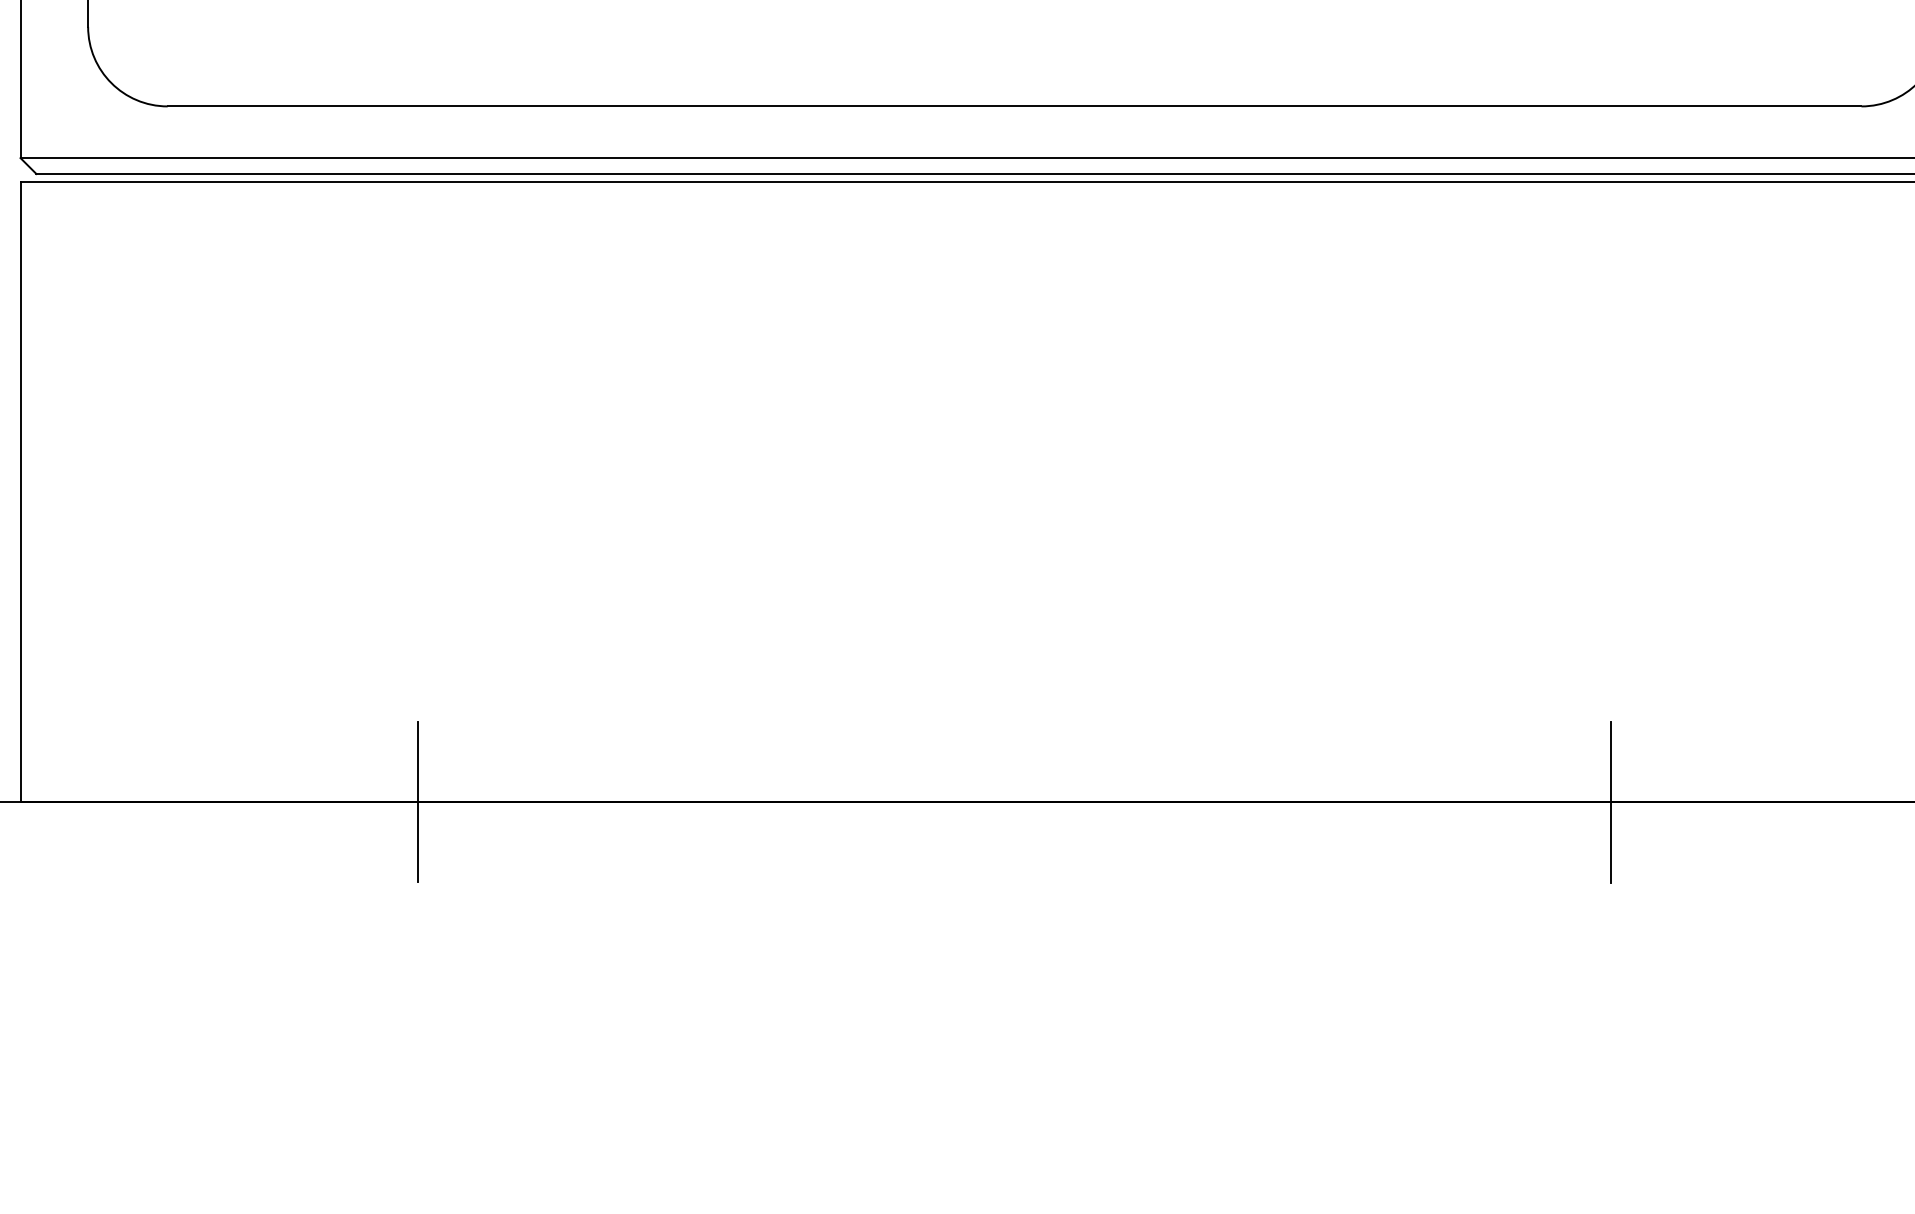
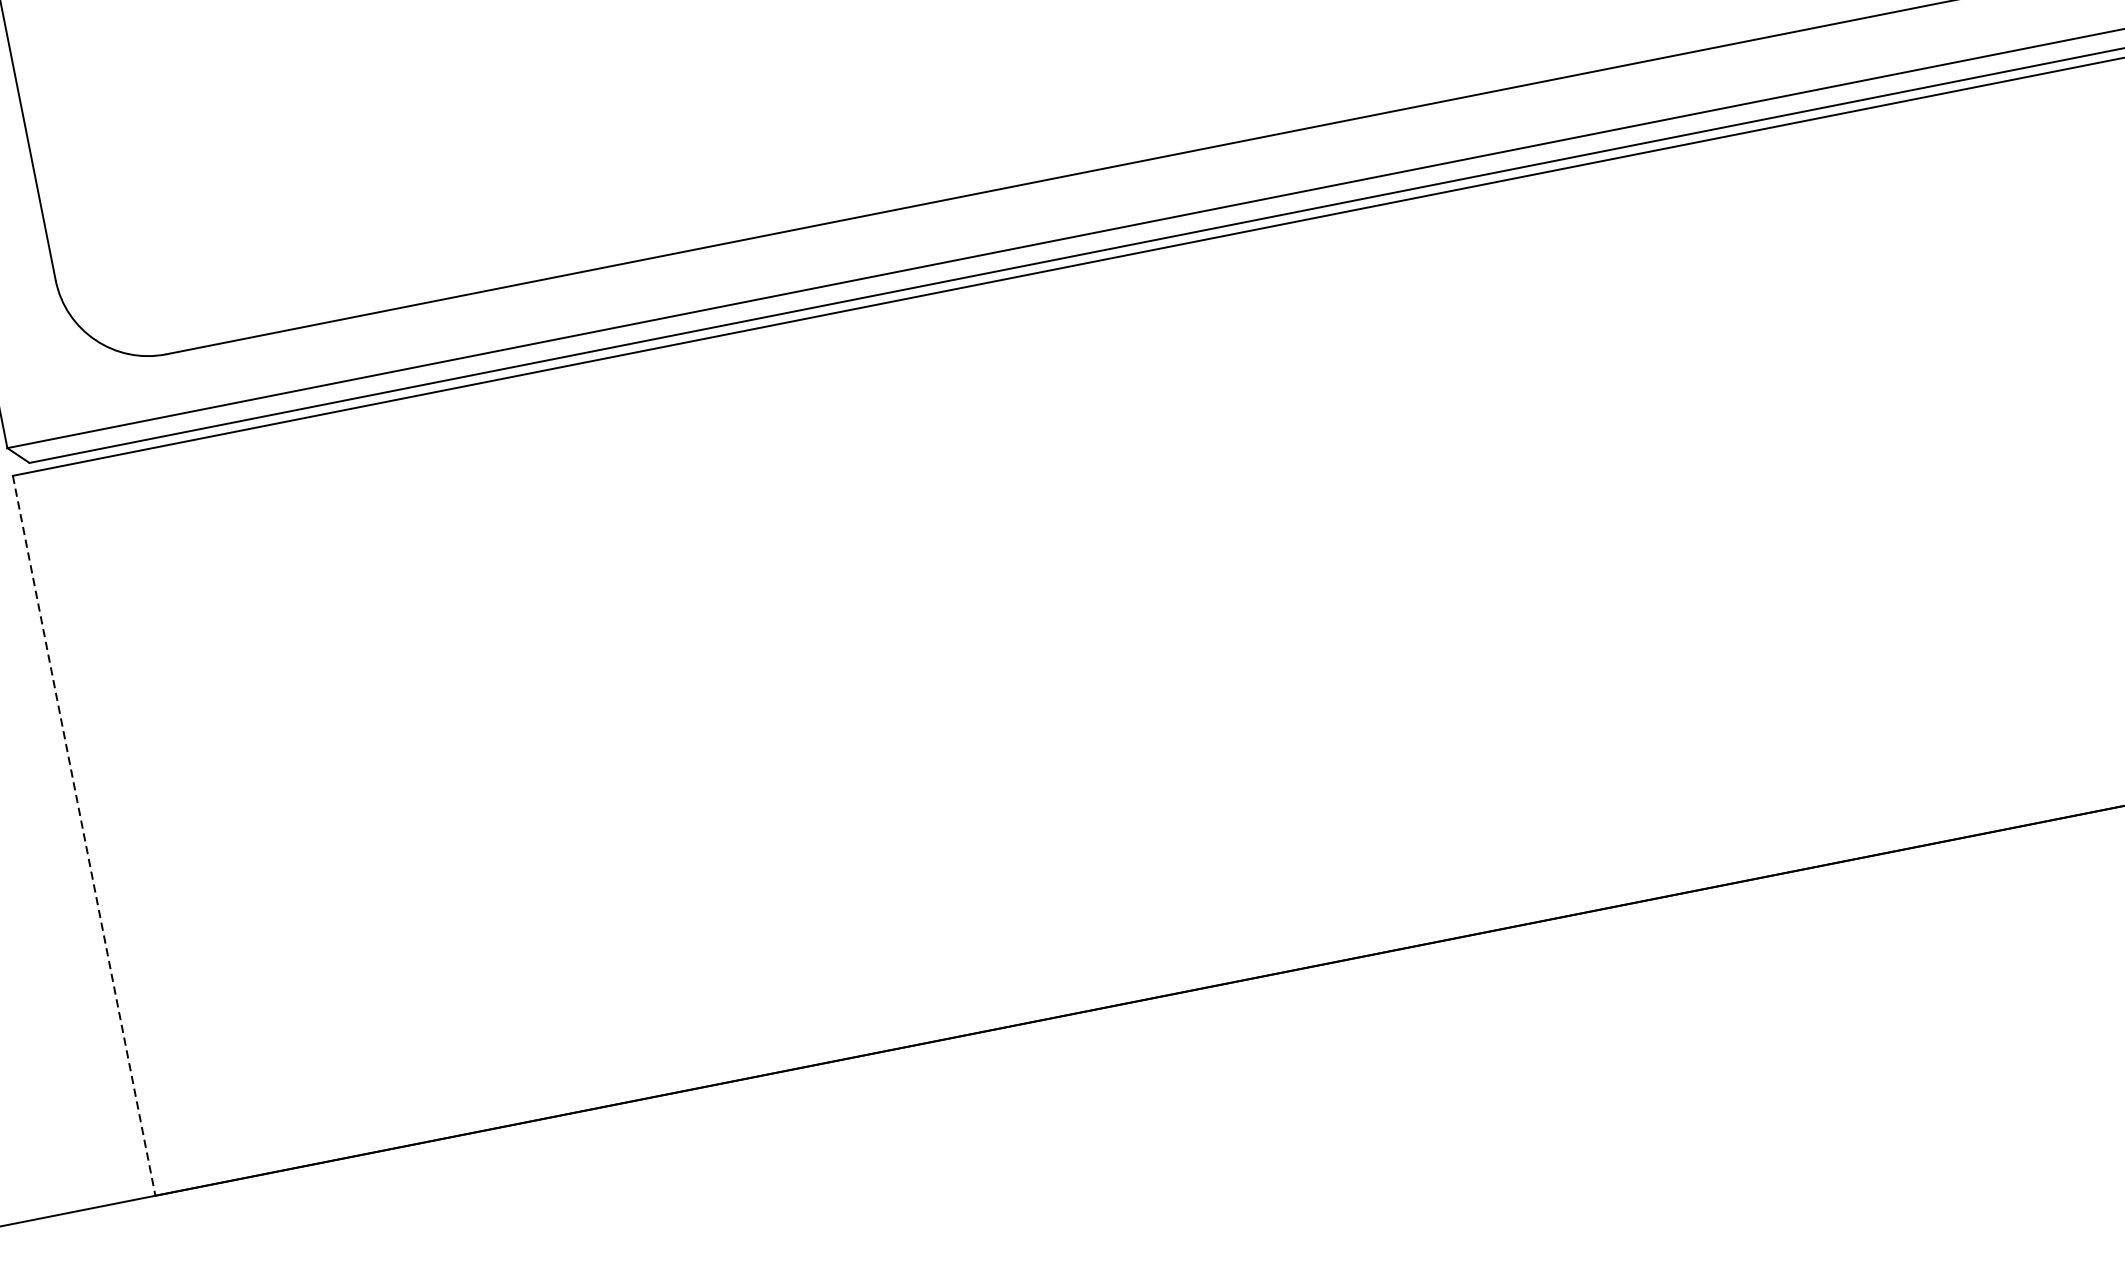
line: (20, 492) -> (84, 836), solid -> dashed
line: (418, 801) -> (617, 1103), removed
line: (1610, 801) -> (2000, 829), removed

